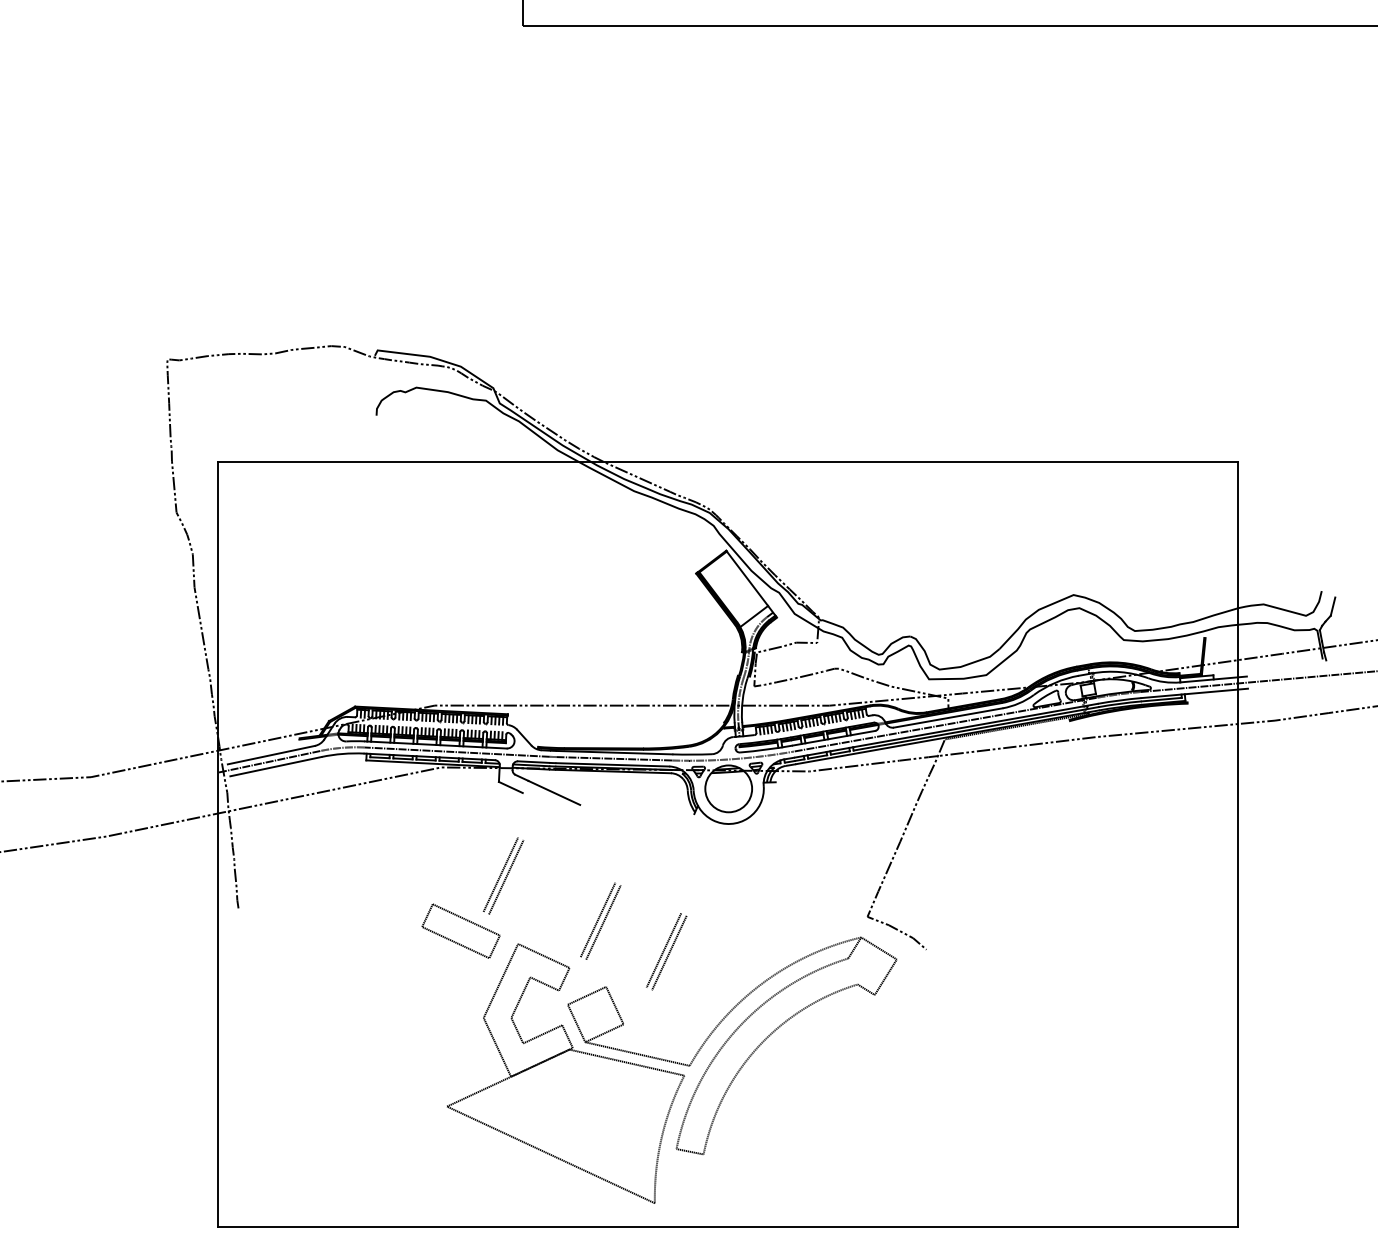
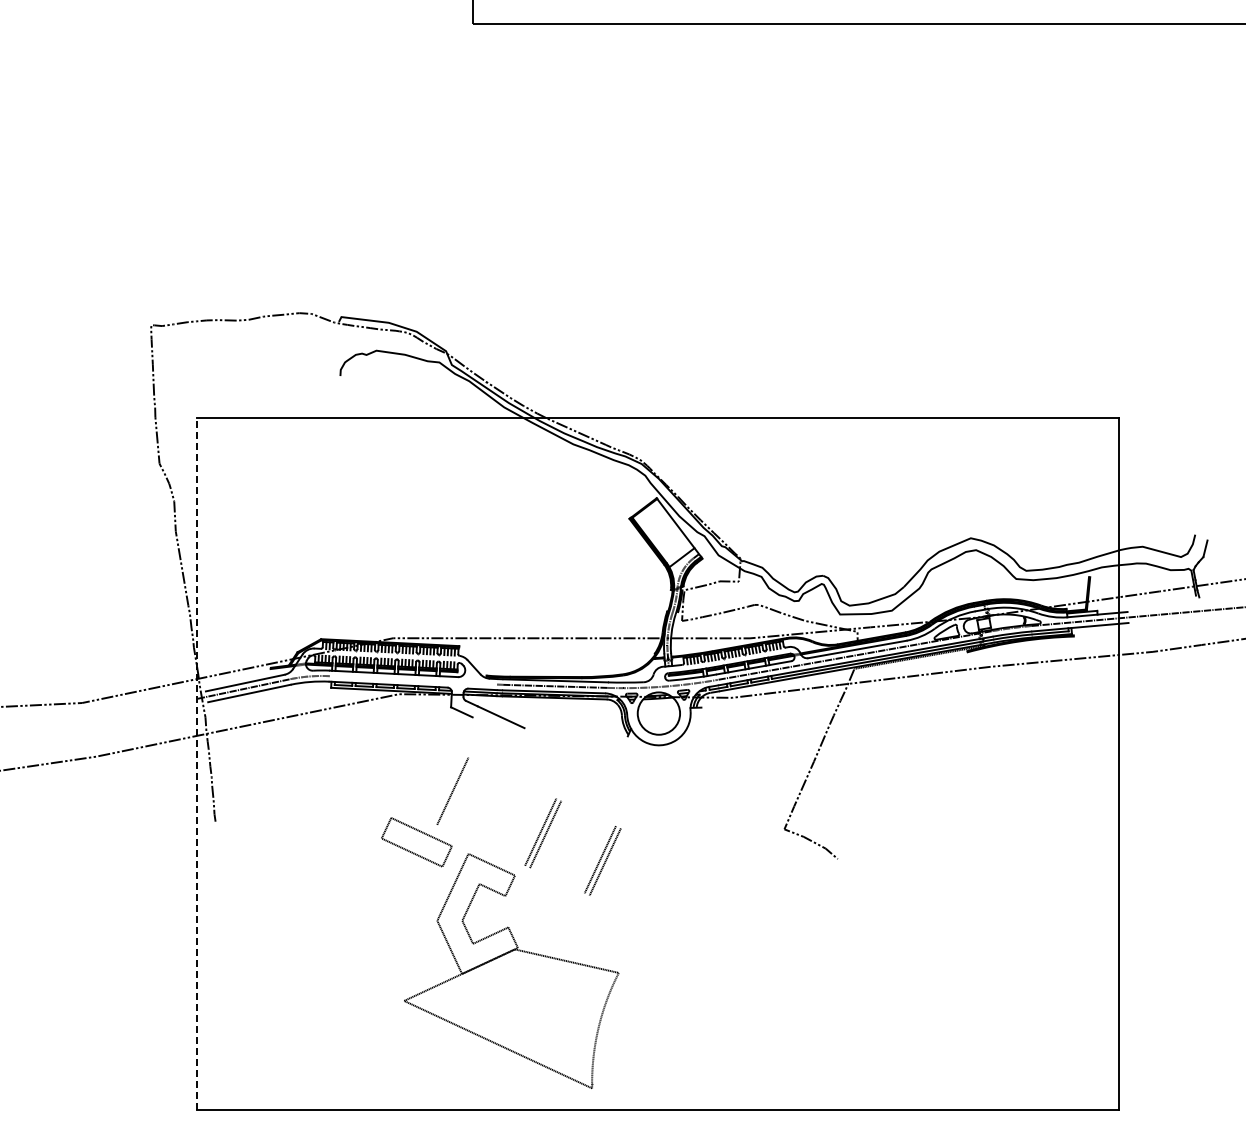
line: (457, 752) -> (413, 680), removed
line: (217, 844) -> (196, 763), solid -> dashed
line: (506, 877) -> (457, 793), removed
part: (732, 1045) -> (662, 945), removed

